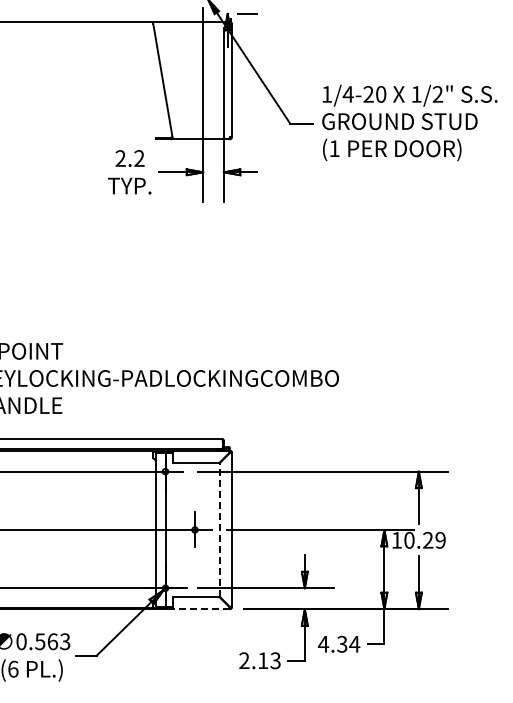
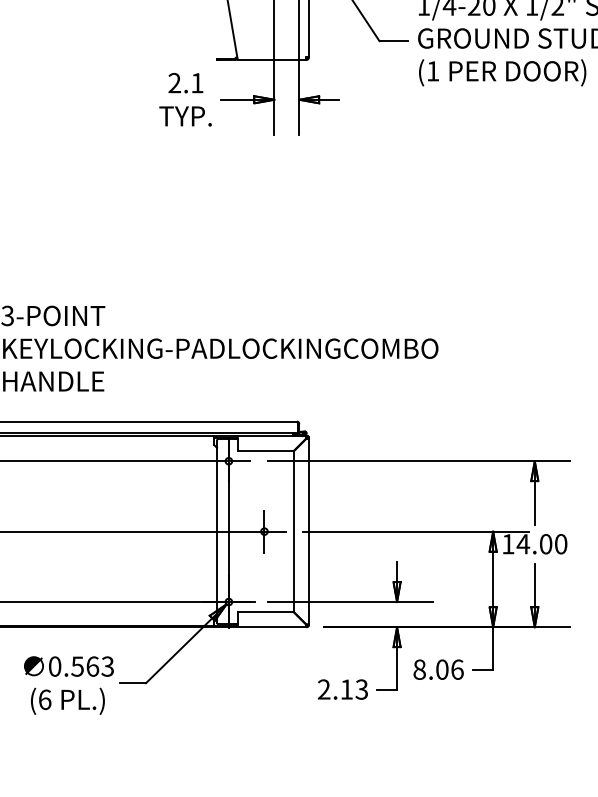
text: (139, 158) -> (197, 83), 2.2 -> 2.1
line: (219, 529) -> (294, 531), dashed -> solid
text: (424, 539) -> (541, 543), 10.29 -> 14.00
line: (201, 609) -> (272, 627), dashed -> solid
text: (338, 643) -> (437, 668), 4.34 -> 8.06

